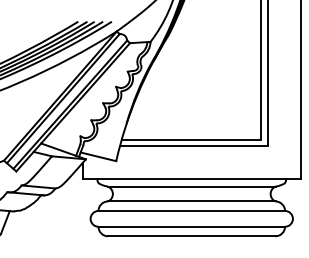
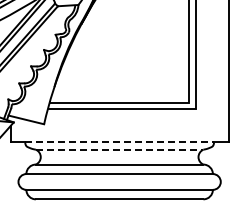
line: (192, 179) -> (120, 142), solid -> dashed
line: (191, 186) -> (119, 149), solid -> dashed

